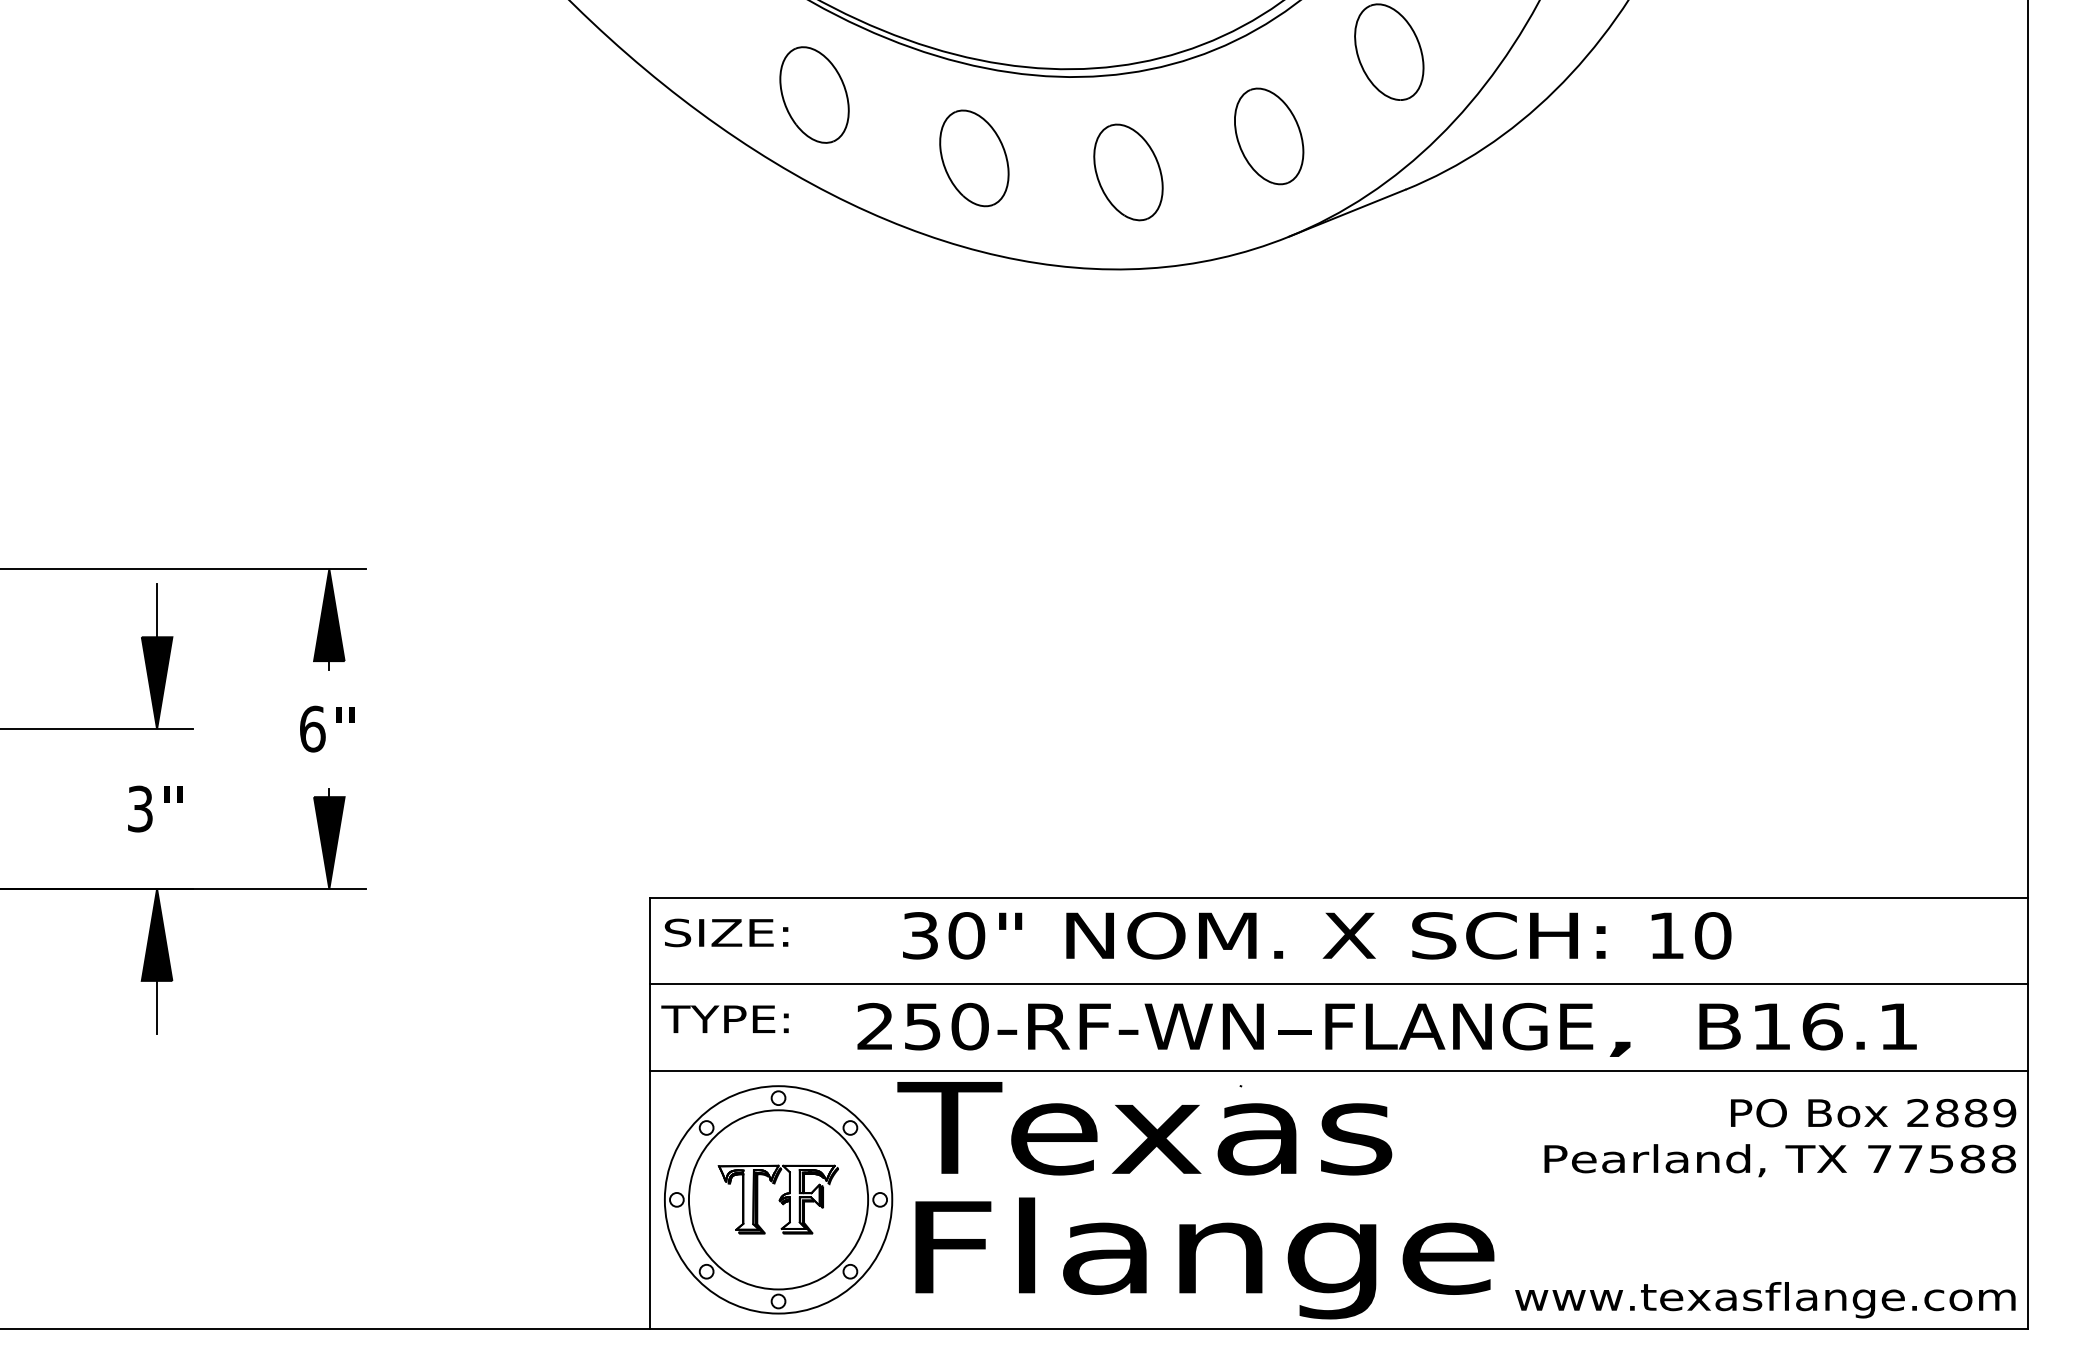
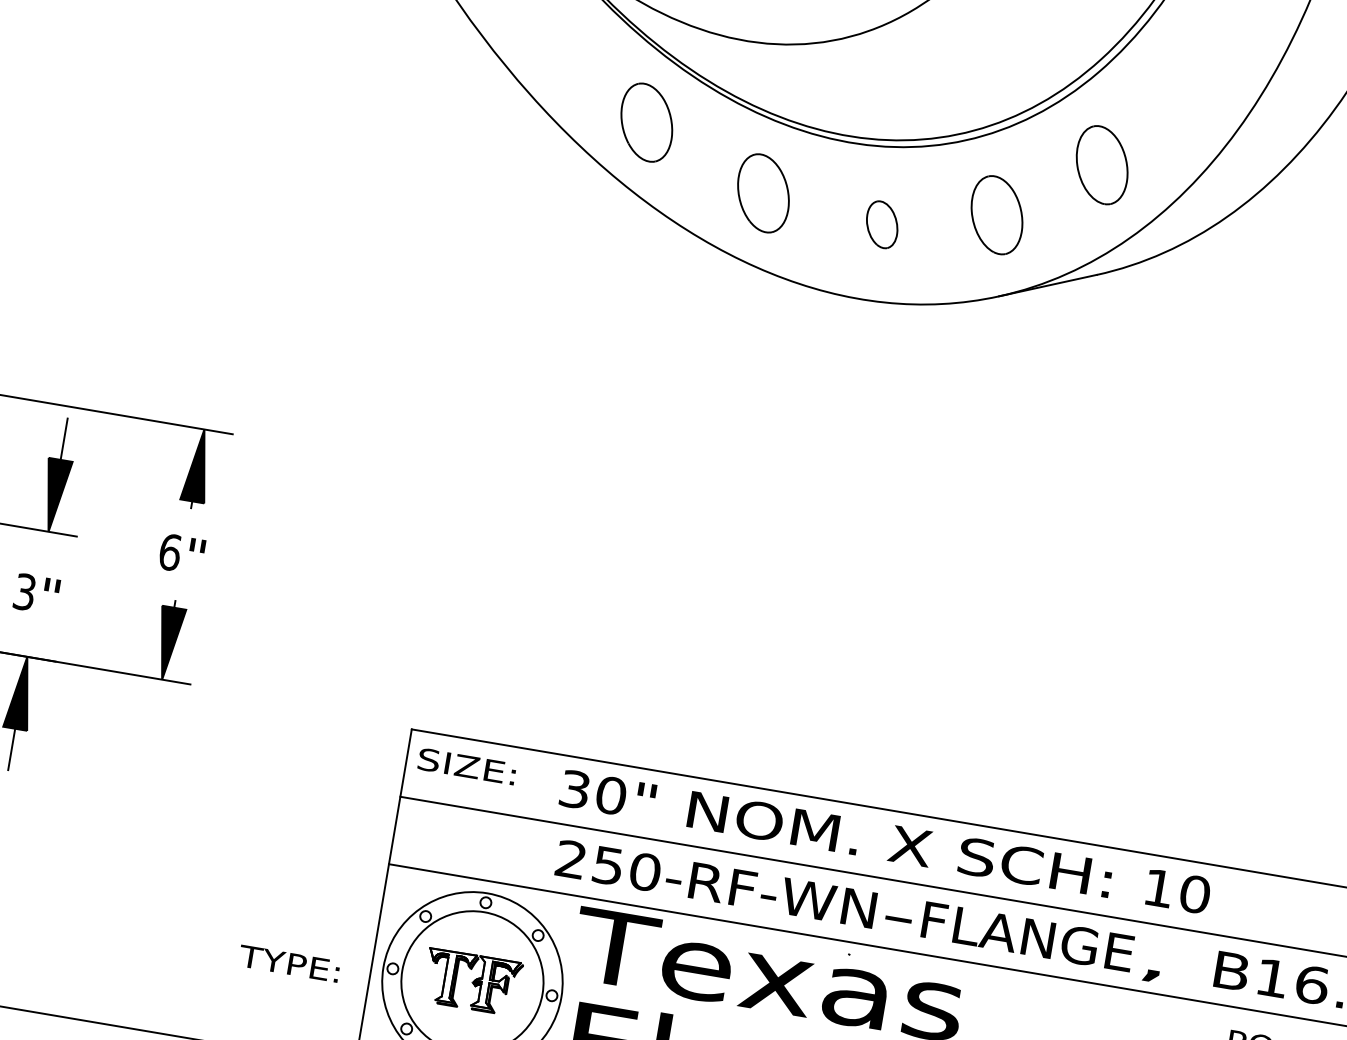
part: (1128, 172) -> (882, 224), size x0.6
text: (1317, 935) -> (885, 841), moved
text: (724, 1018) -> (288, 963), moved

